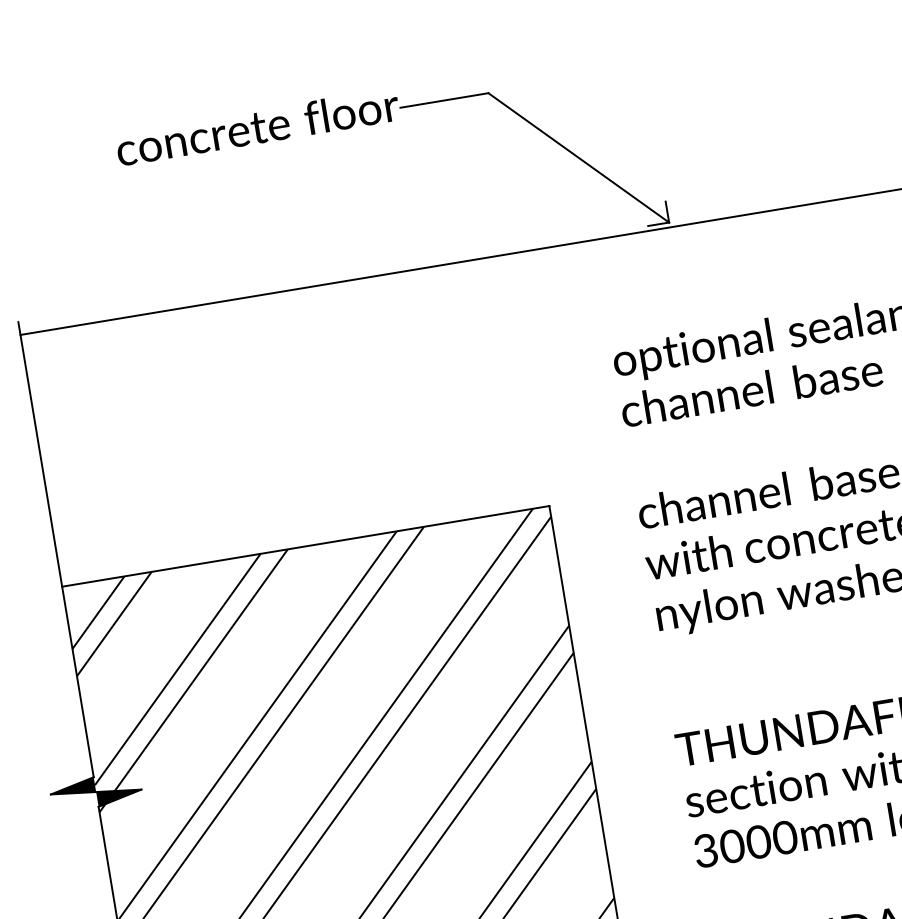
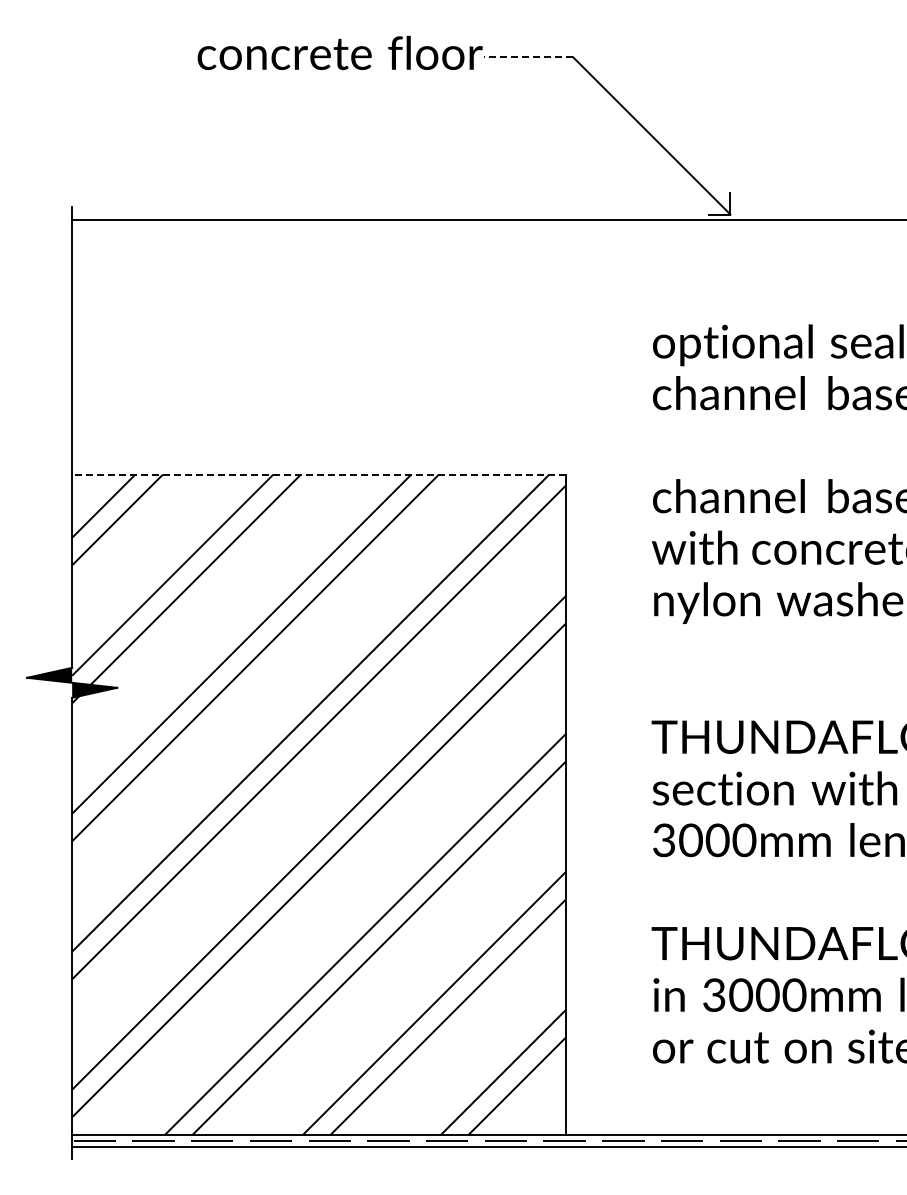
line: (444, 100) -> (528, 57), solid -> dashed
line: (306, 546) -> (319, 474), solid -> dashed

